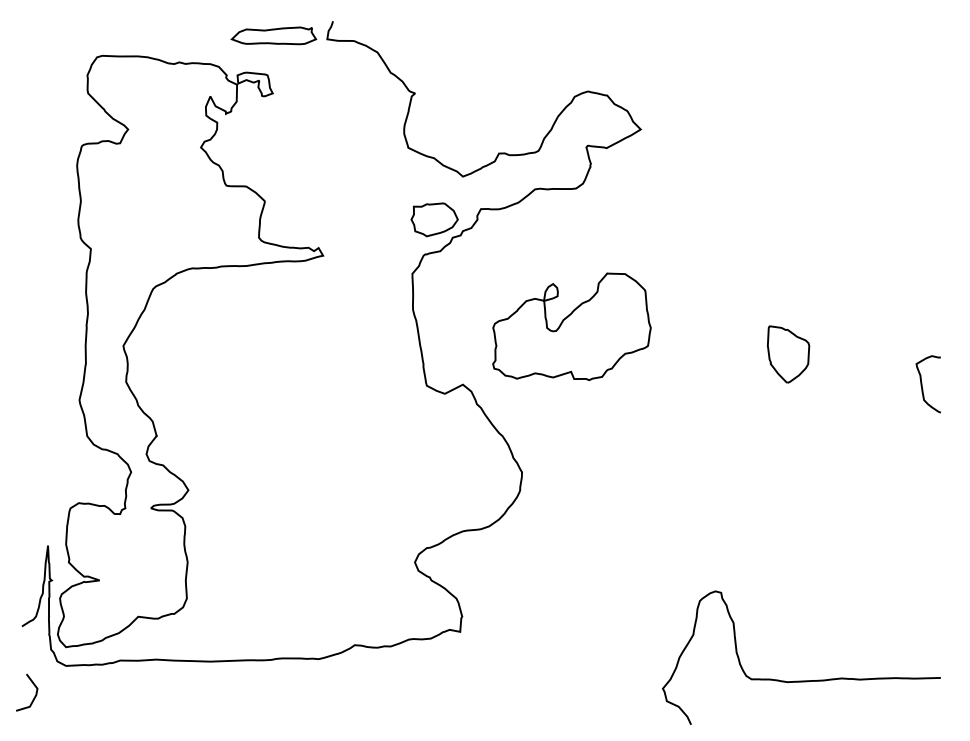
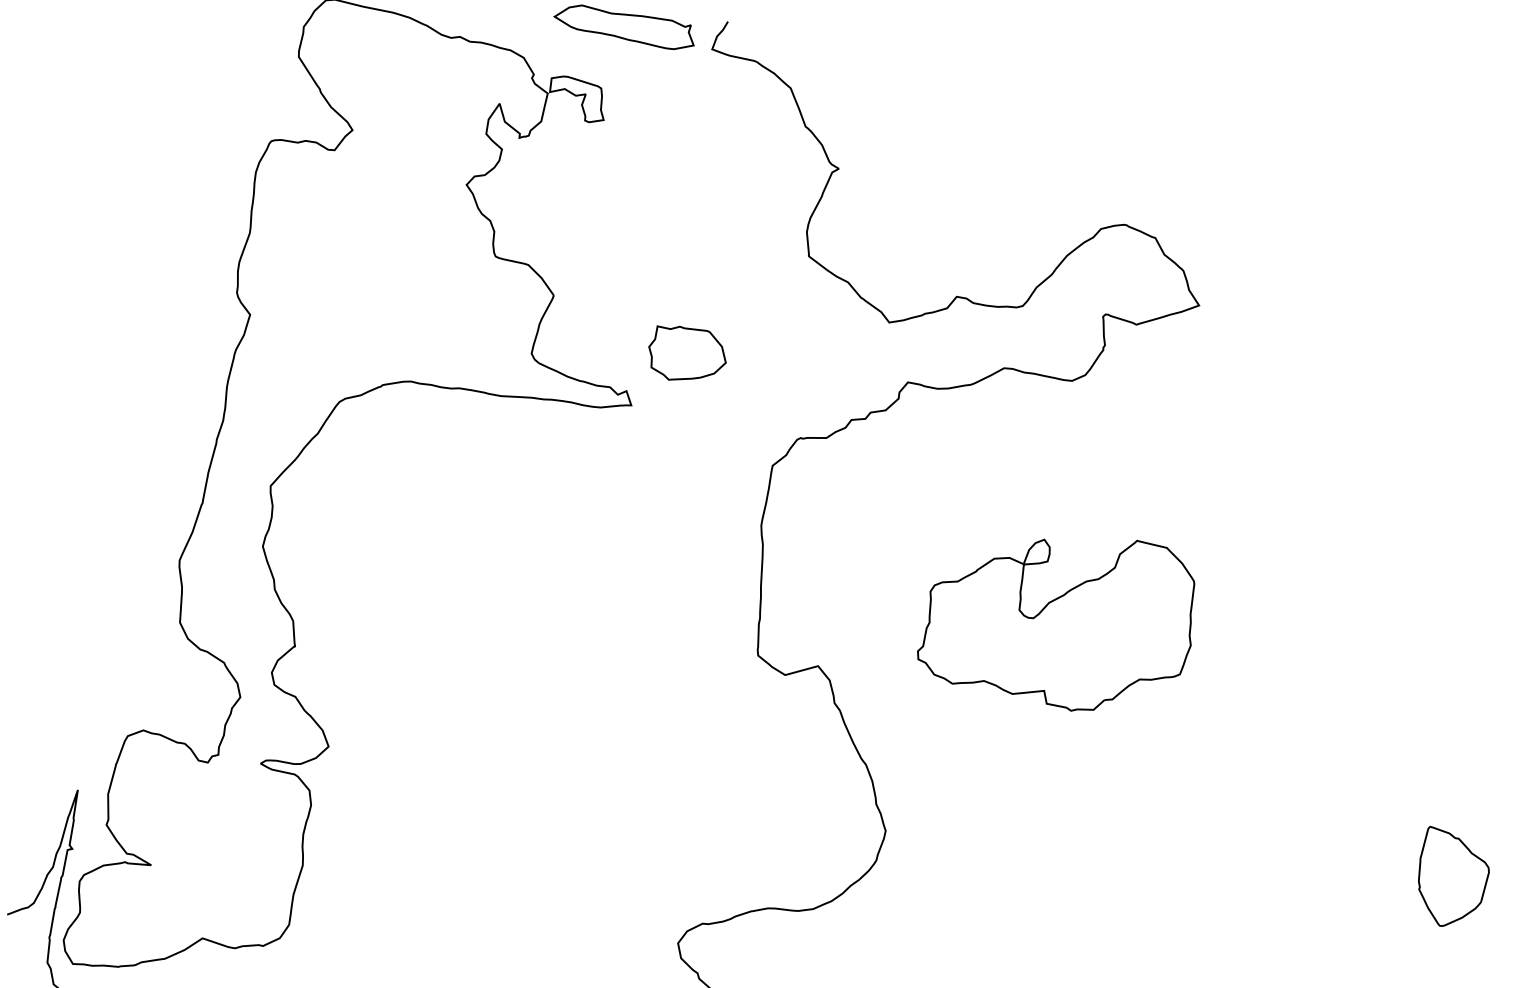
part: (434, 219) -> (687, 354), moved
part: (571, 326) -> (1060, 616), moved
part: (788, 354) -> (1451, 879), moved

